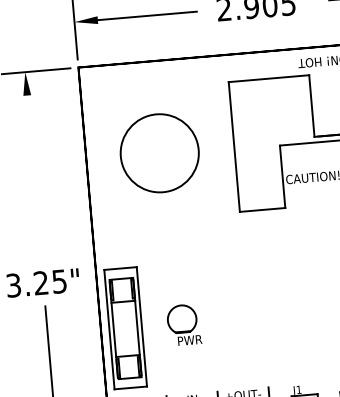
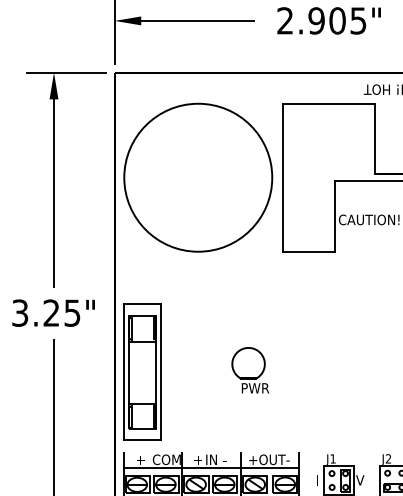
circle: (159, 153) -> (198, 177), size x1.67
line: (34, 177) -> (54, 192), added
part: (184, 325) -> (250, 370), moved

